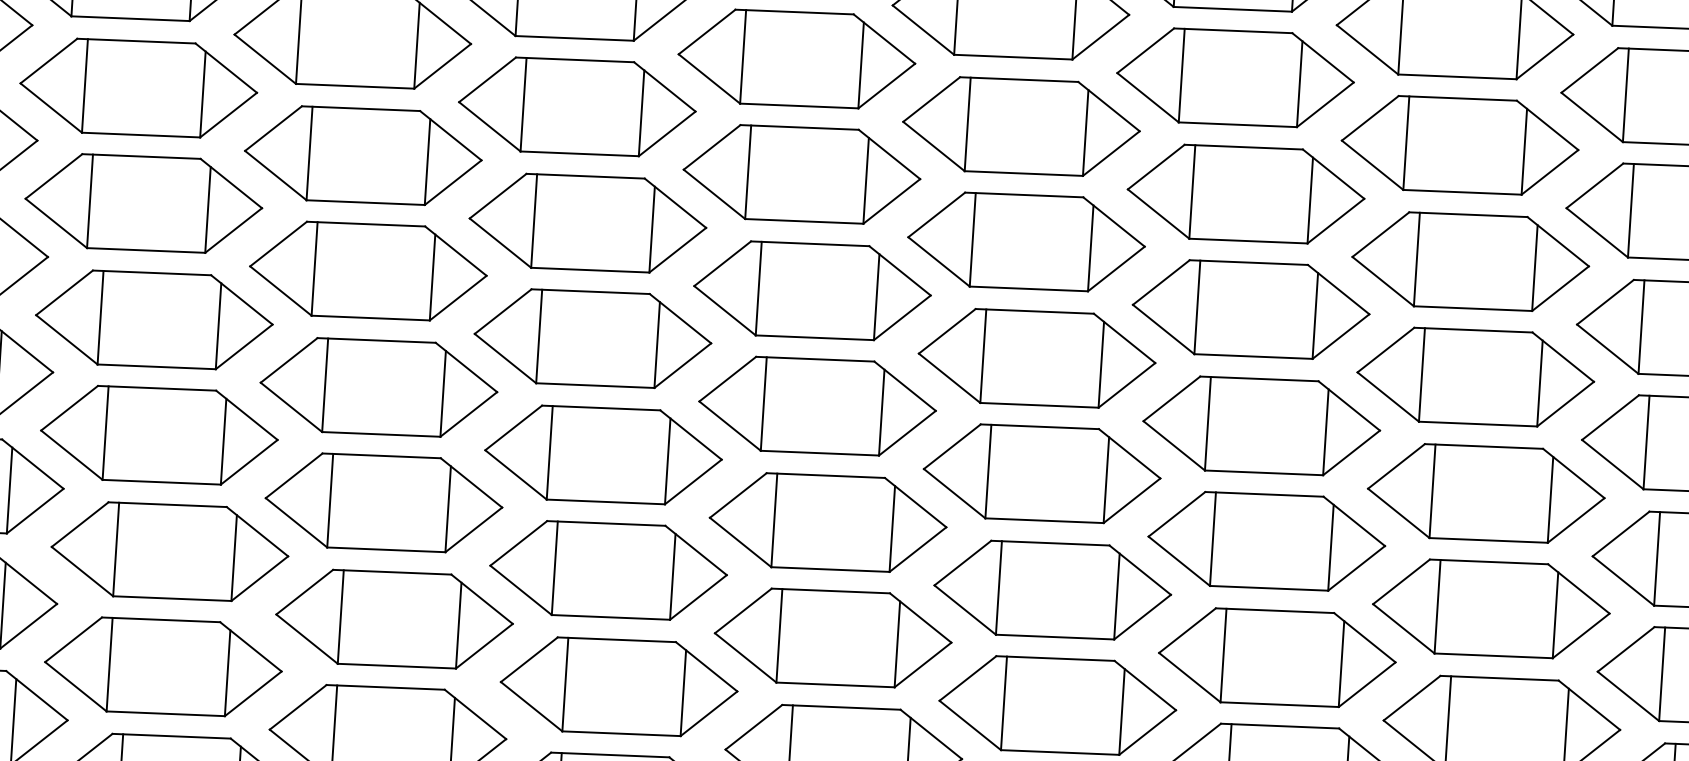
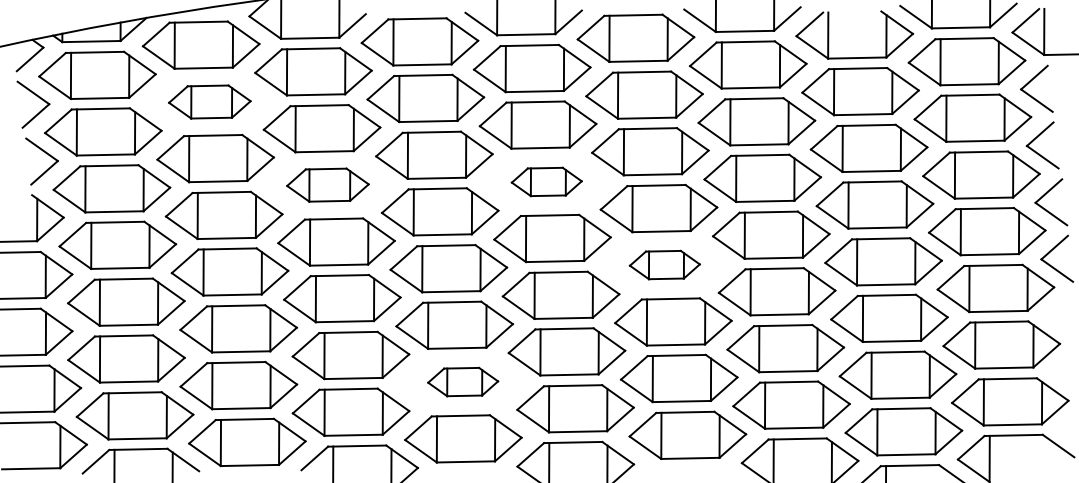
part: (138, 86) -> (209, 101), size x0.7
part: (367, 269) -> (327, 184), size x0.7
part: (812, 289) -> (546, 181), size x0.6
part: (1041, 472) -> (664, 264), size x0.6
part: (617, 685) -> (462, 381), size x0.6

